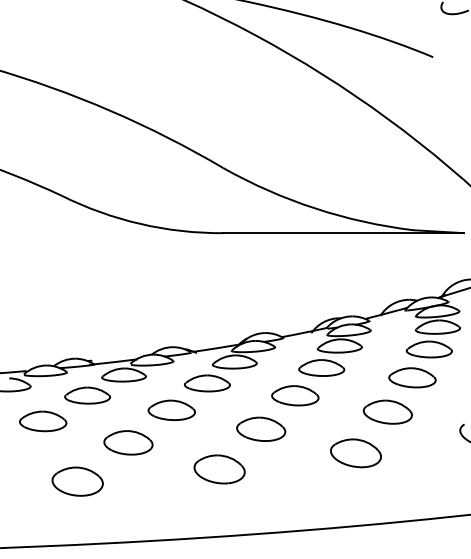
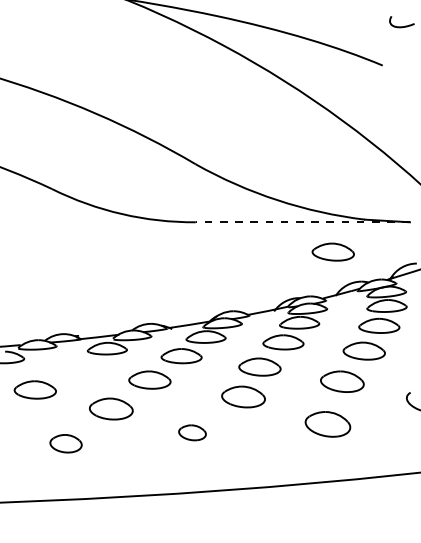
line: (343, 233) -> (302, 222), solid -> dashed
part: (376, 265) -> (332, 251), added
part: (87, 396) -> (74, 367), removed
part: (261, 428) -> (243, 396), moved
part: (355, 453) -> (327, 424), moved
part: (219, 469) -> (192, 432), size x0.6
part: (77, 481) -> (65, 443), size x0.7

